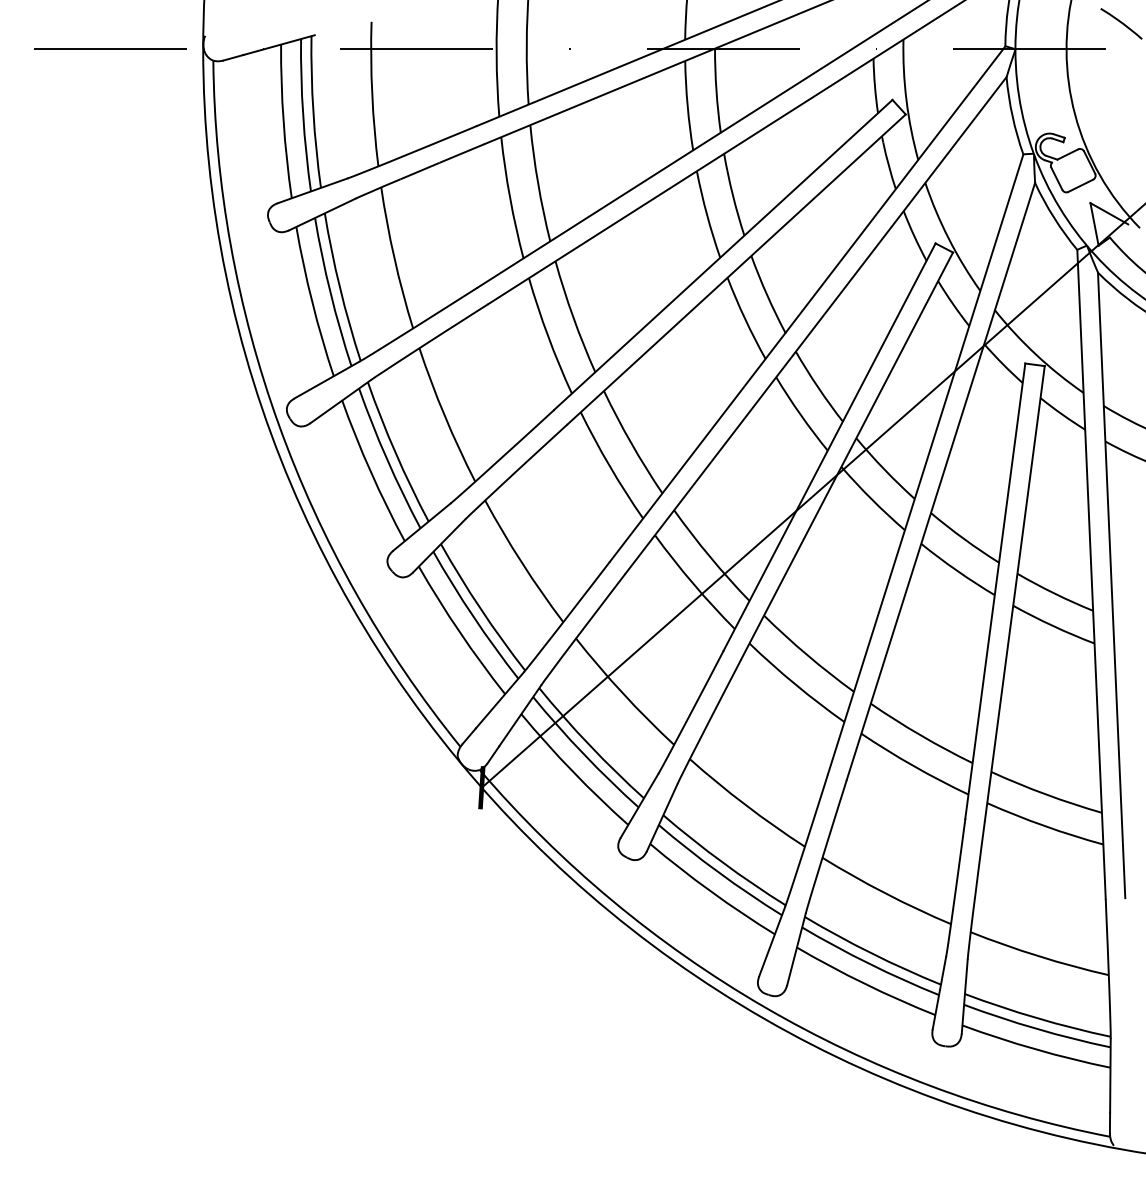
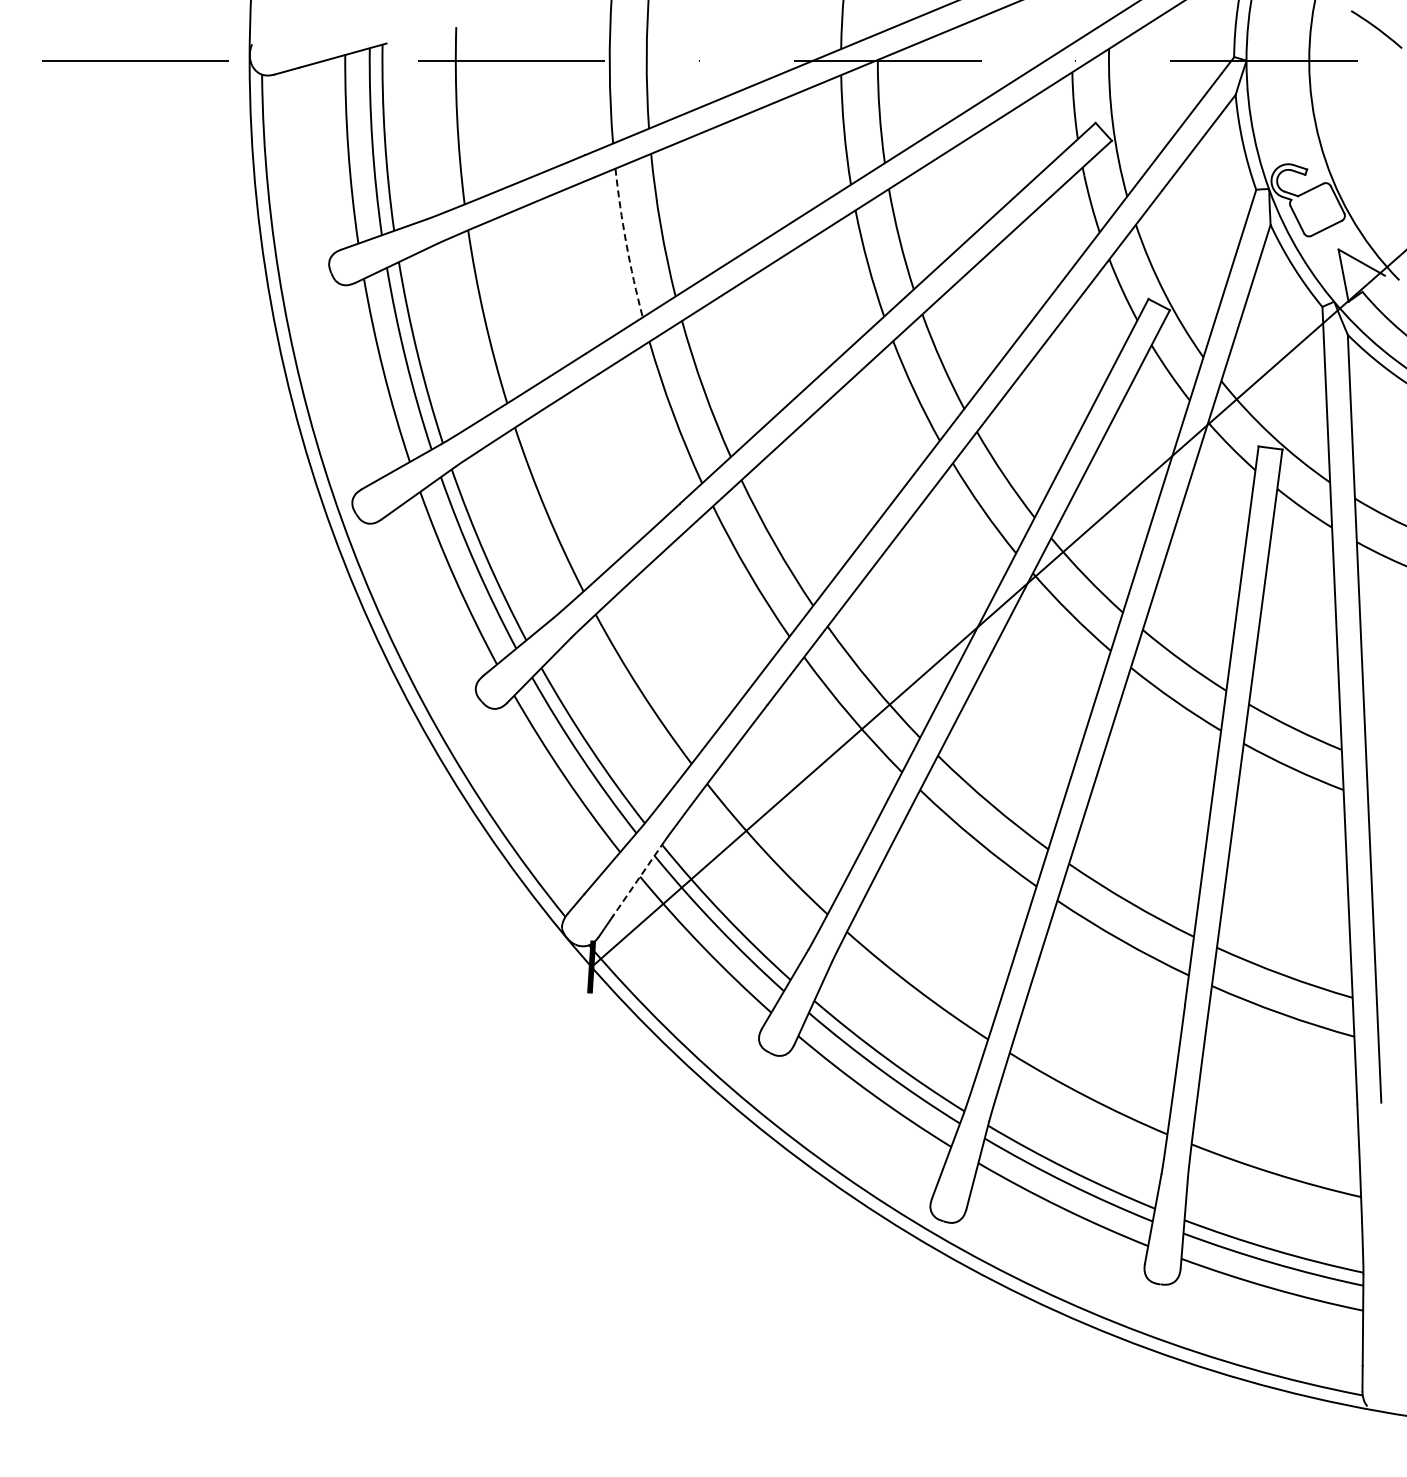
arc: (510, 198) -> (626, 243), solid -> dashed
line: (520, 716) -> (638, 879), solid -> dashed

